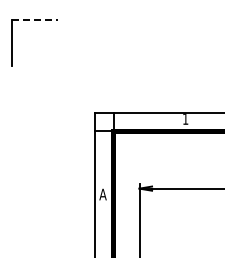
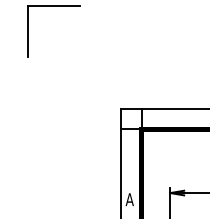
line: (35, 19) -> (54, 5), dashed -> solid

